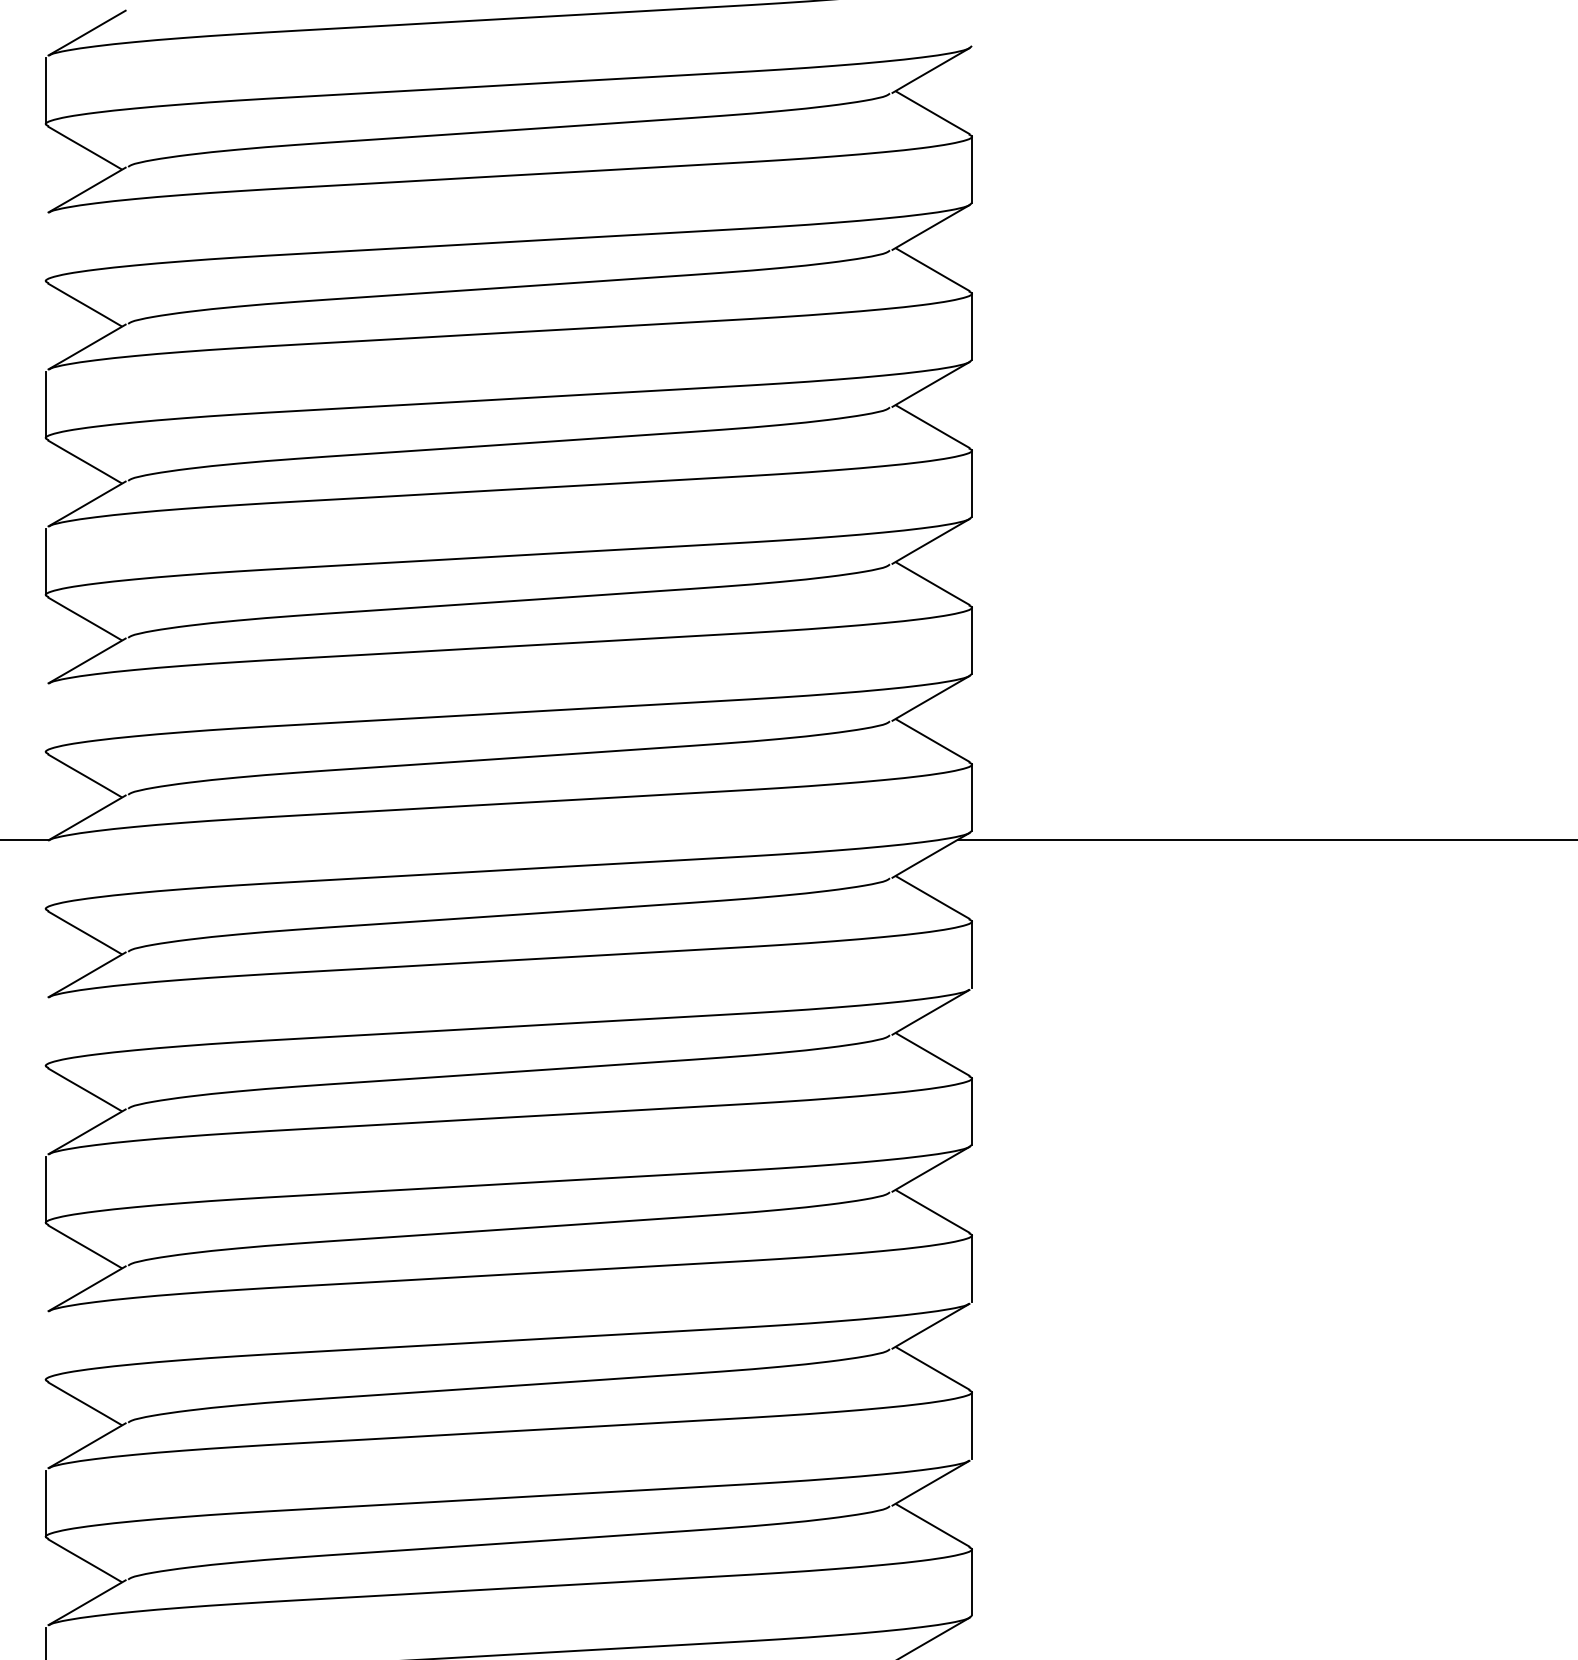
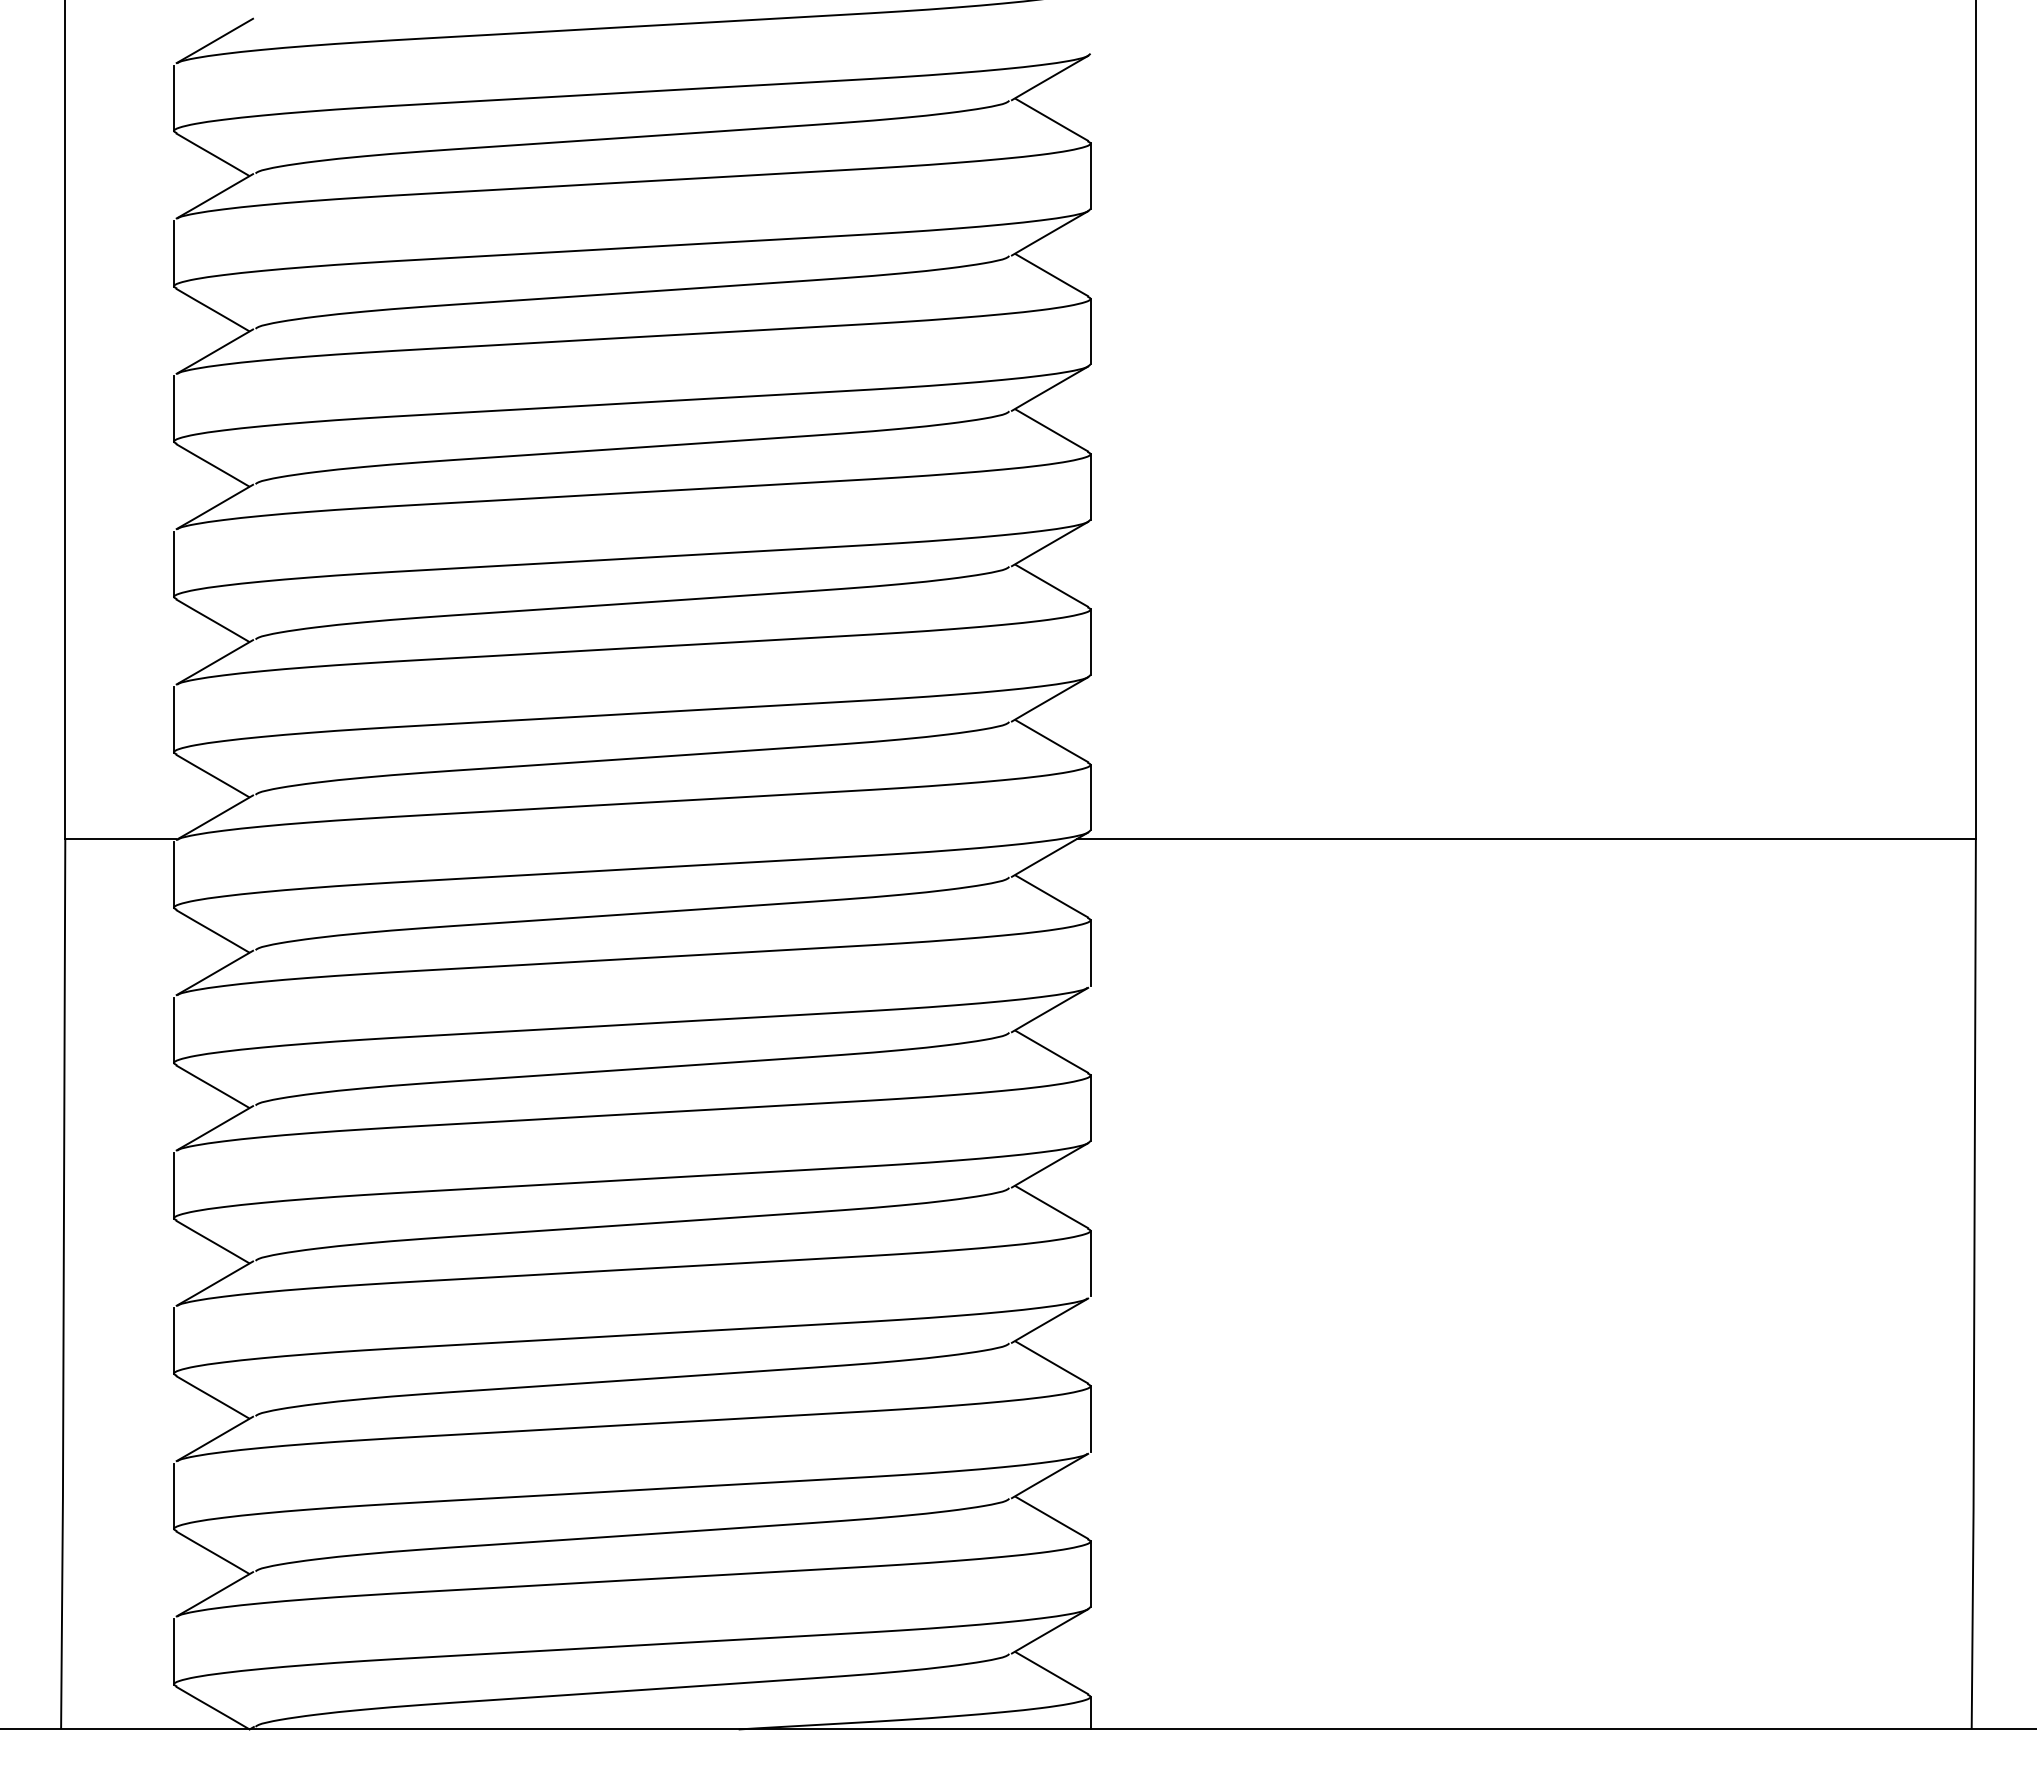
line: (46, 247) -> (174, 253), added
line: (46, 718) -> (174, 719), added
line: (46, 875) -> (174, 874), added
line: (46, 1033) -> (174, 1030), added
line: (46, 1346) -> (174, 1340), added

